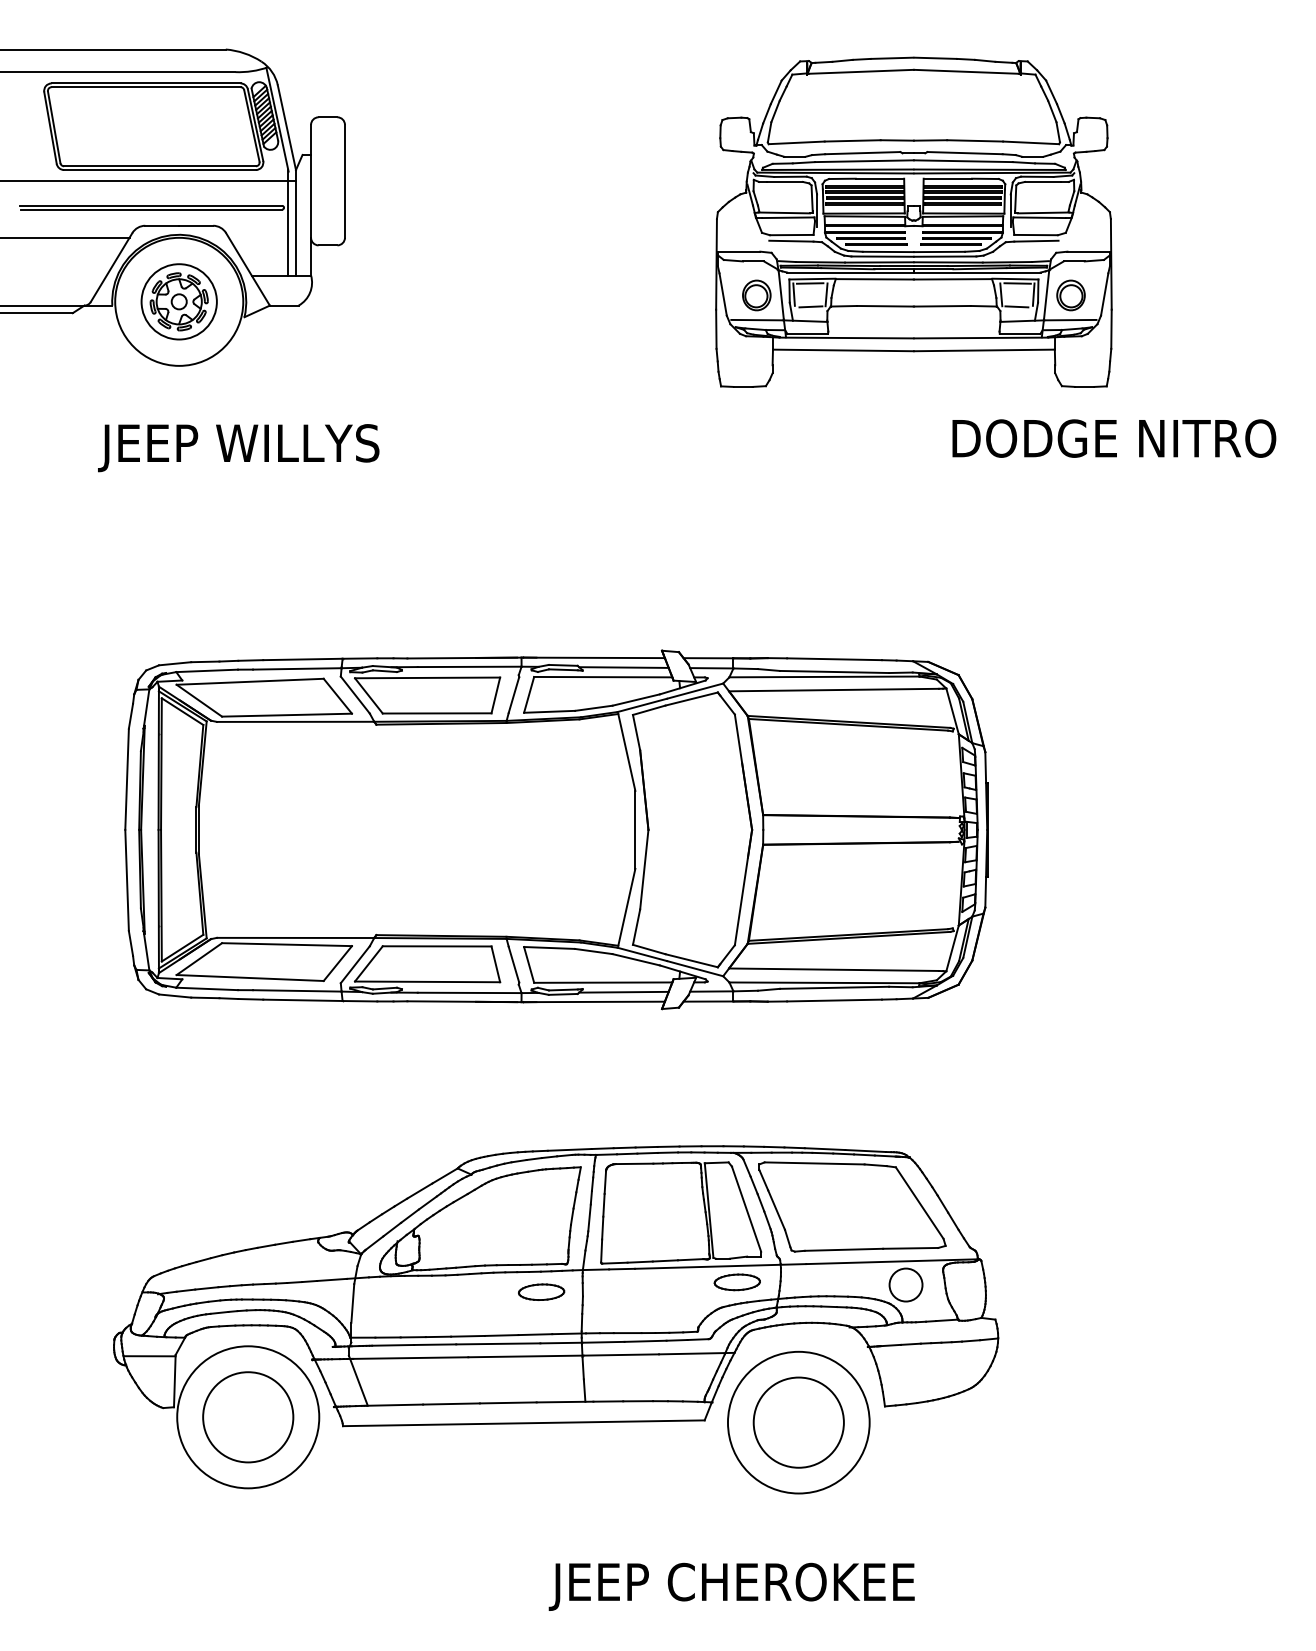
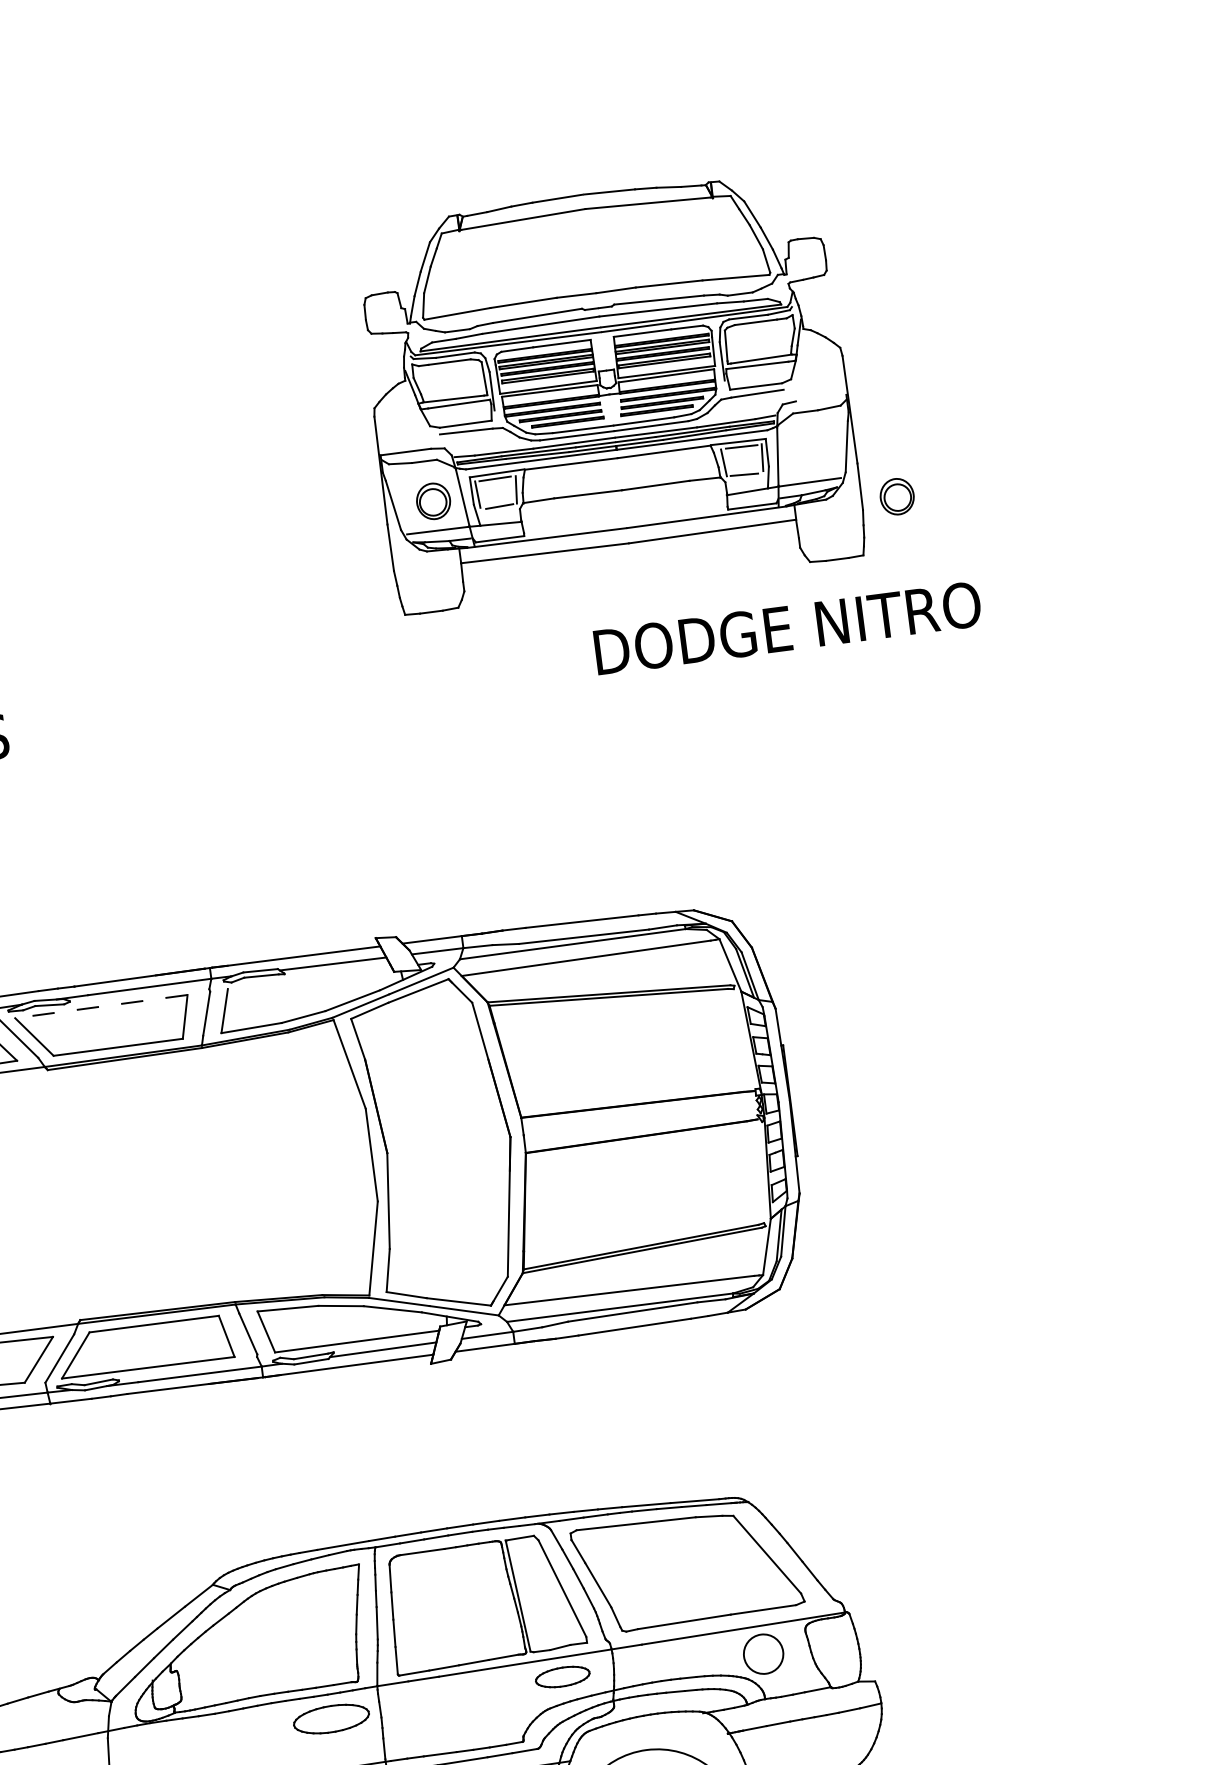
line: (1088, 251) -> (820, 397), removed
part: (1070, 295) -> (896, 496), moved
text: (1114, 438) -> (787, 628), moved
line: (603, 676) -> (310, 977), removed
line: (427, 677) -> (101, 1006), solid -> dashed
part: (541, 1291) -> (331, 1718), size x1.4

